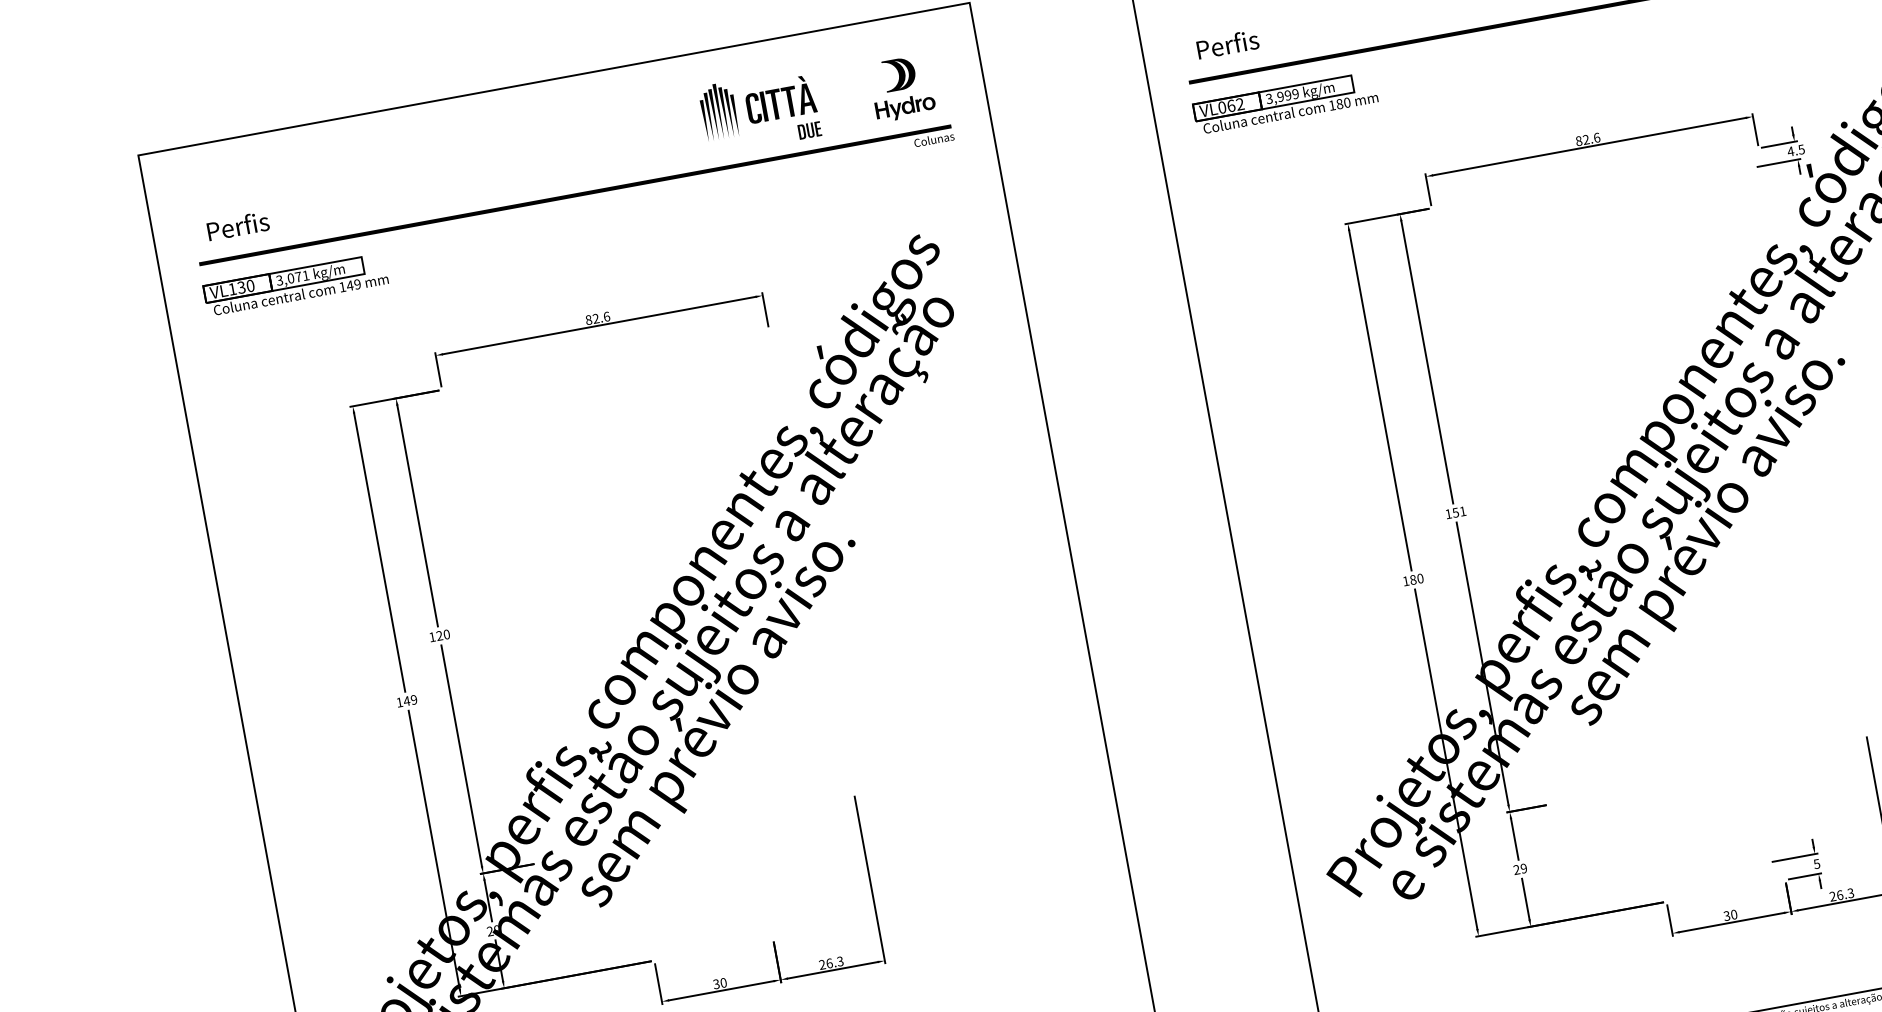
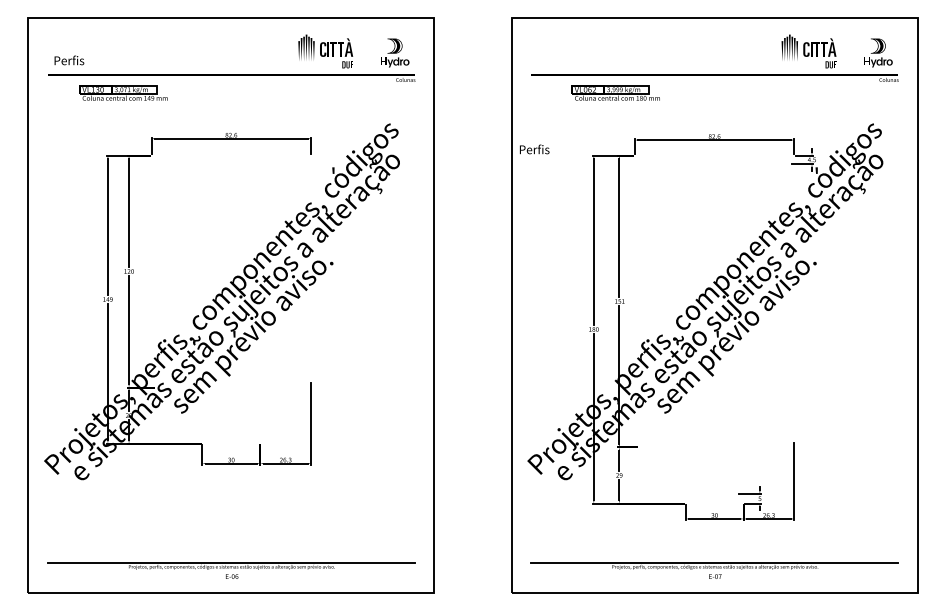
text: (1227, 44) -> (534, 149), moved
part: (1284, 101) -> (615, 92), moved
part: (295, 283) -> (123, 92), moved

